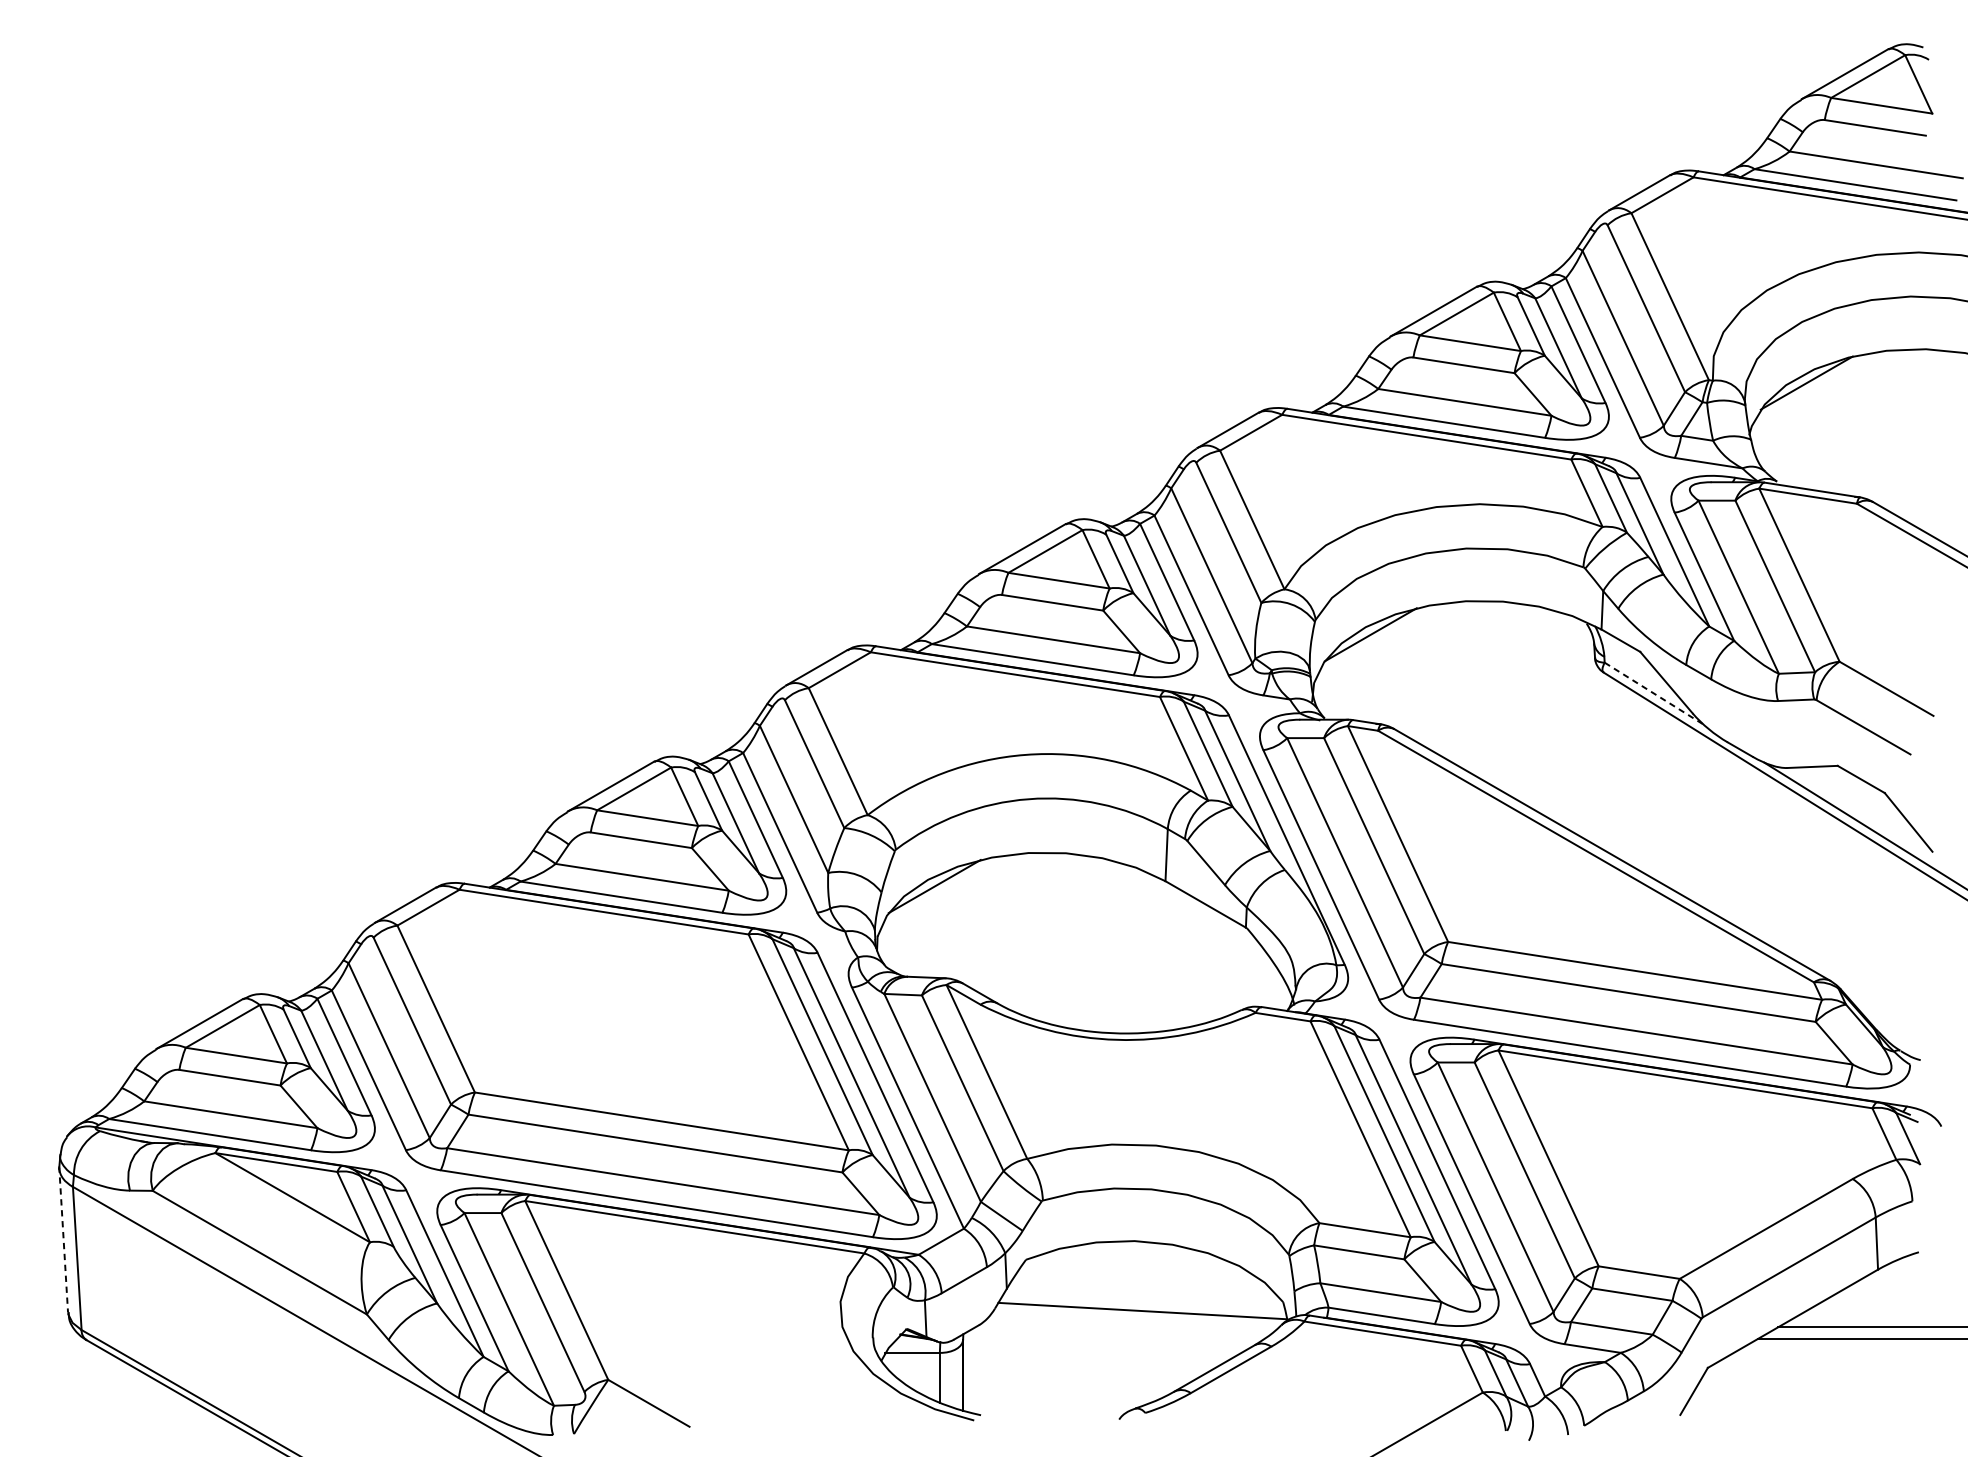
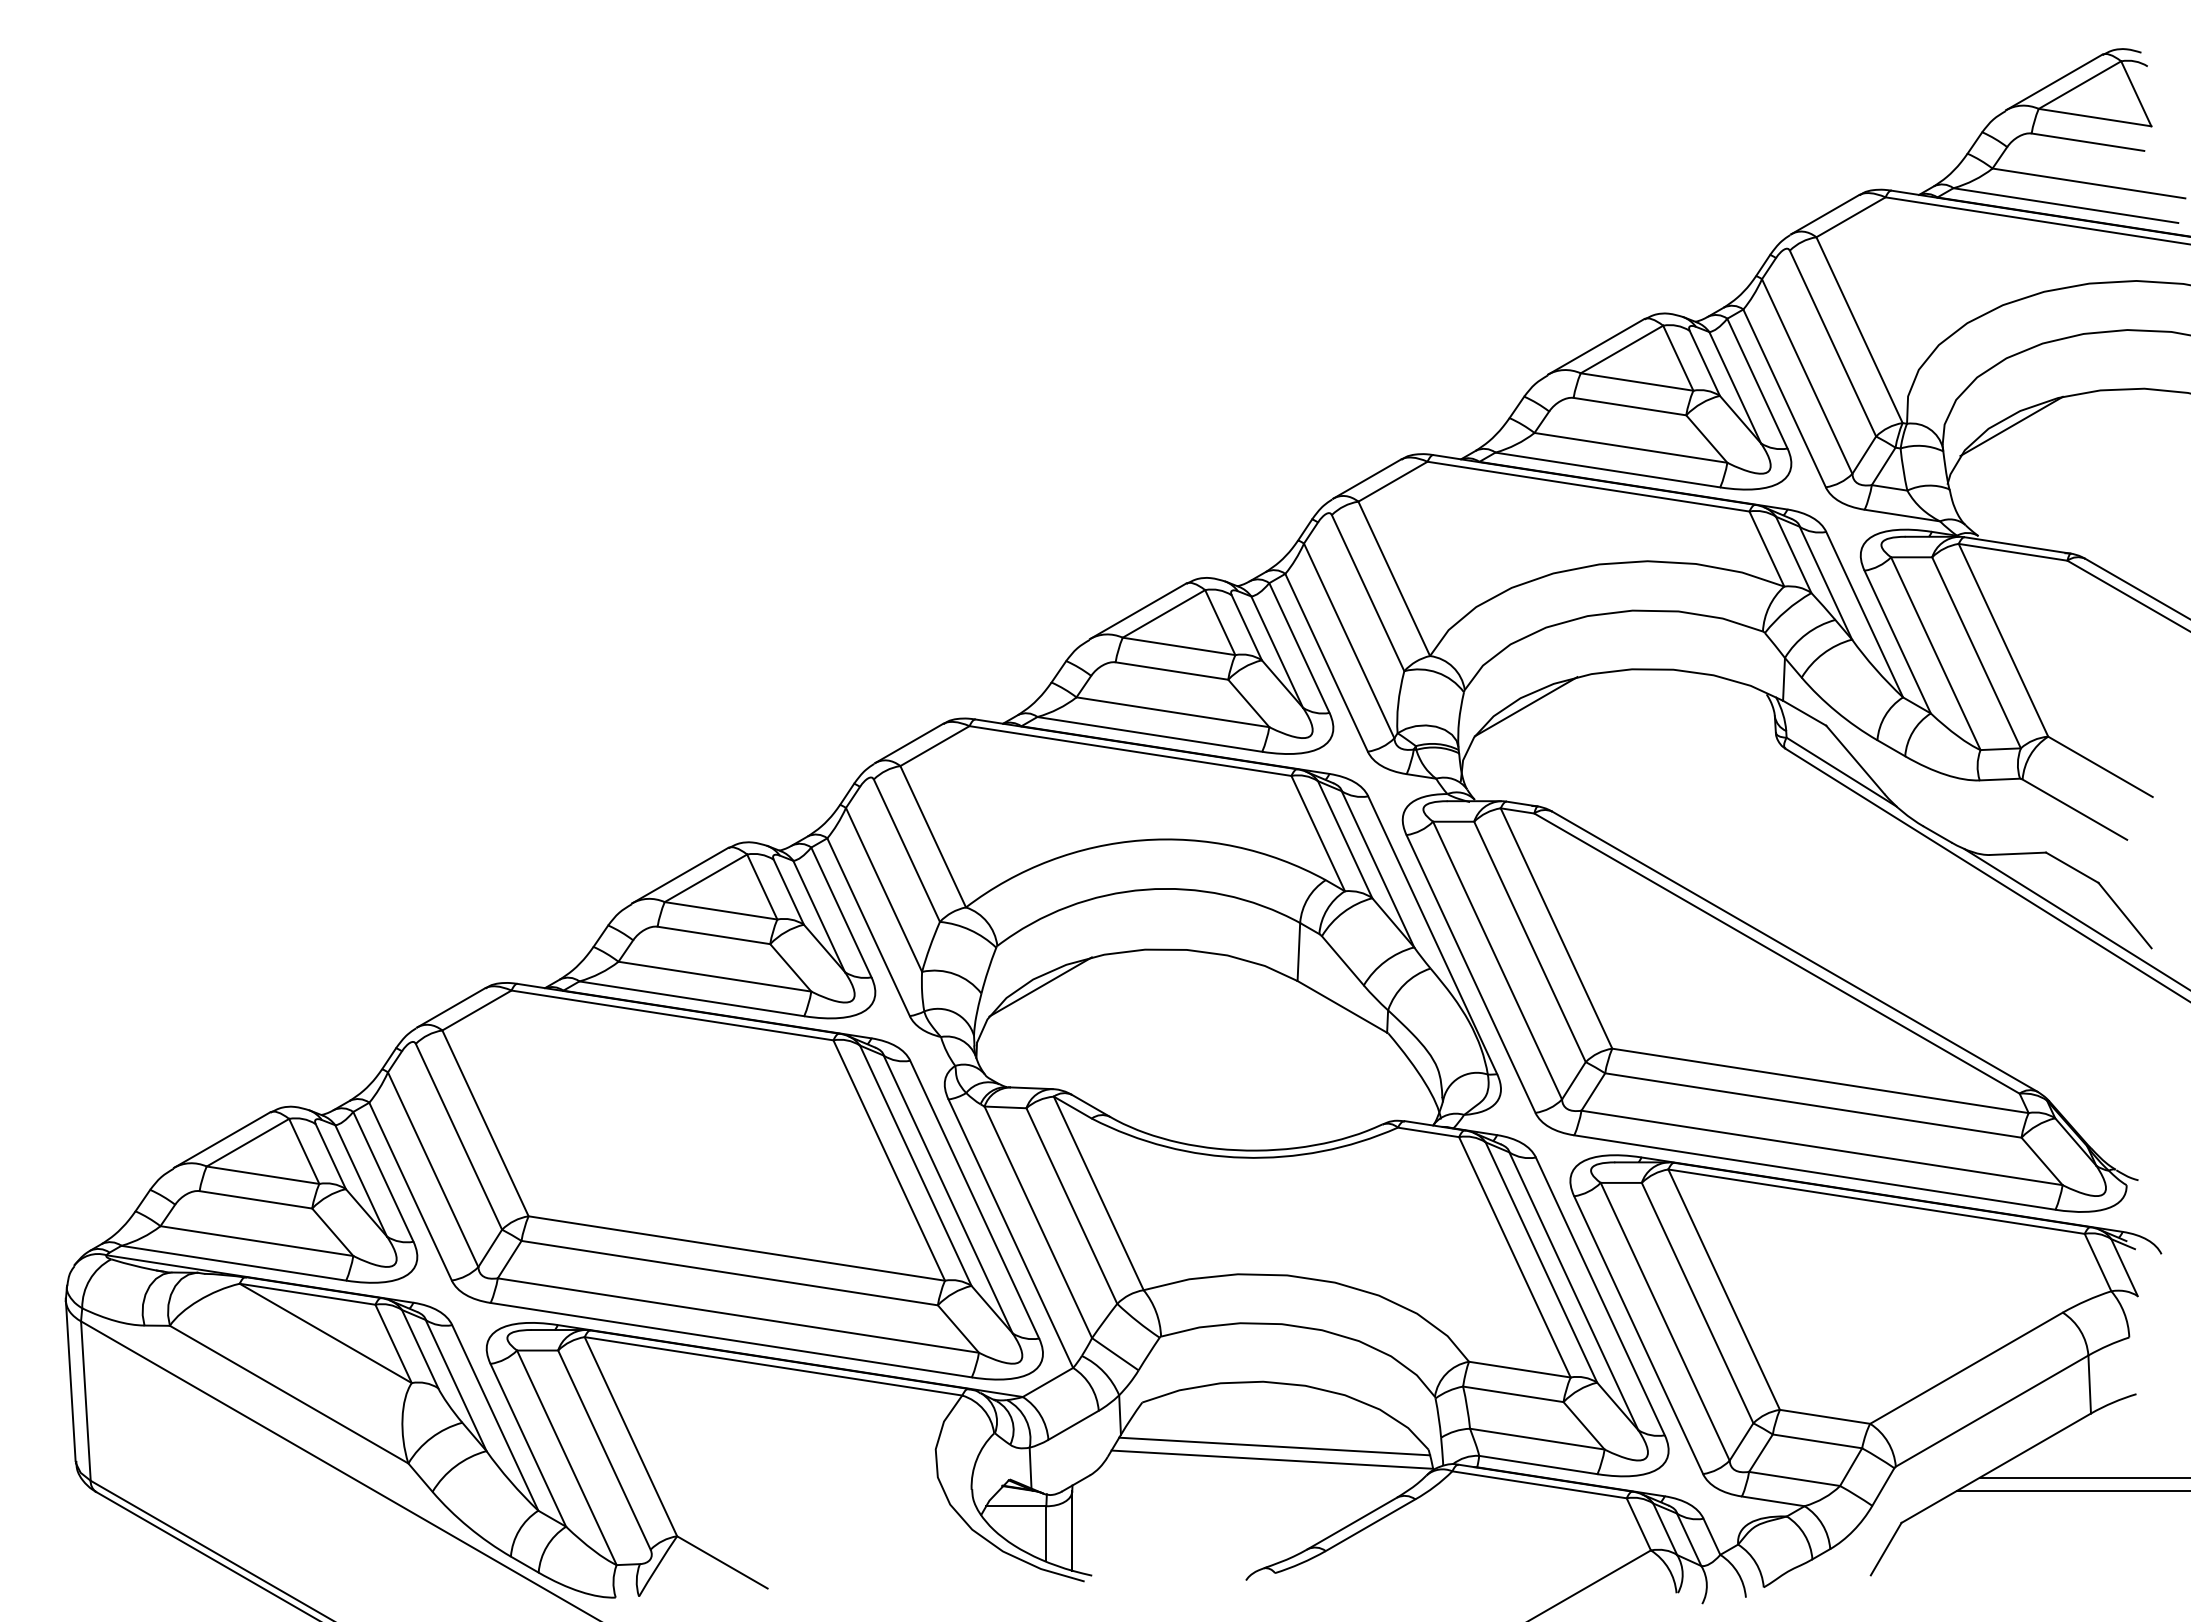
line: (1653, 693) -> (1841, 772), dashed -> solid
line: (63, 1239) -> (70, 1380), dashed -> solid
line: (1144, 1299) -> (1274, 1446), added

